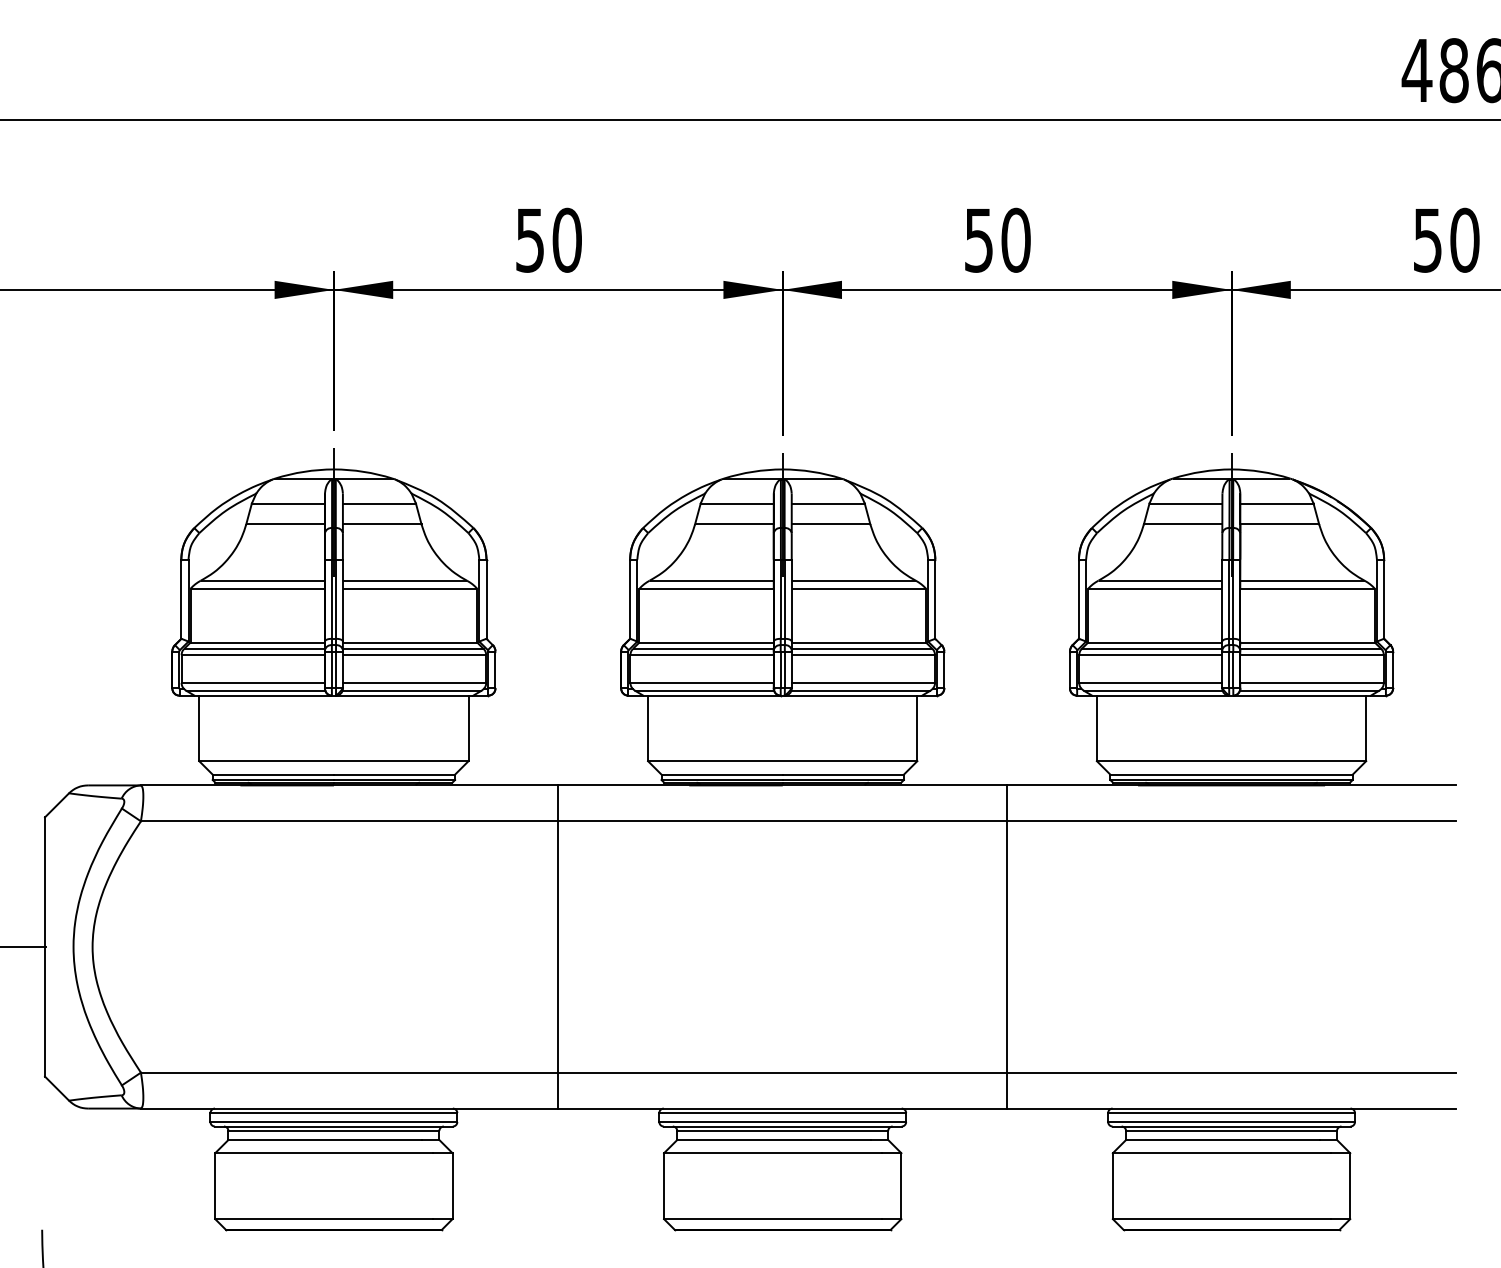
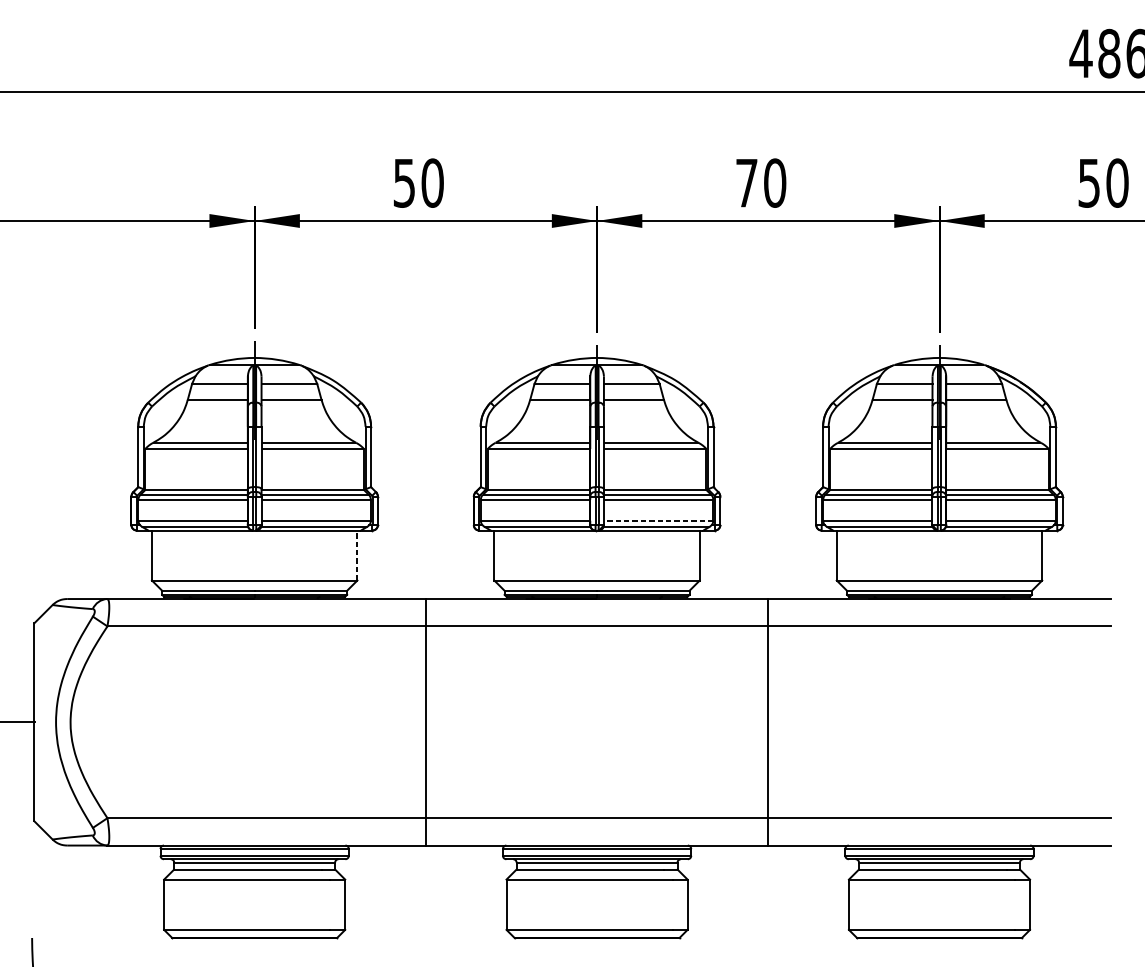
text: (978, 240) -> (746, 183), 50 -> 70
line: (863, 682) -> (658, 520), solid -> dashed
line: (468, 728) -> (357, 555), solid -> dashed

